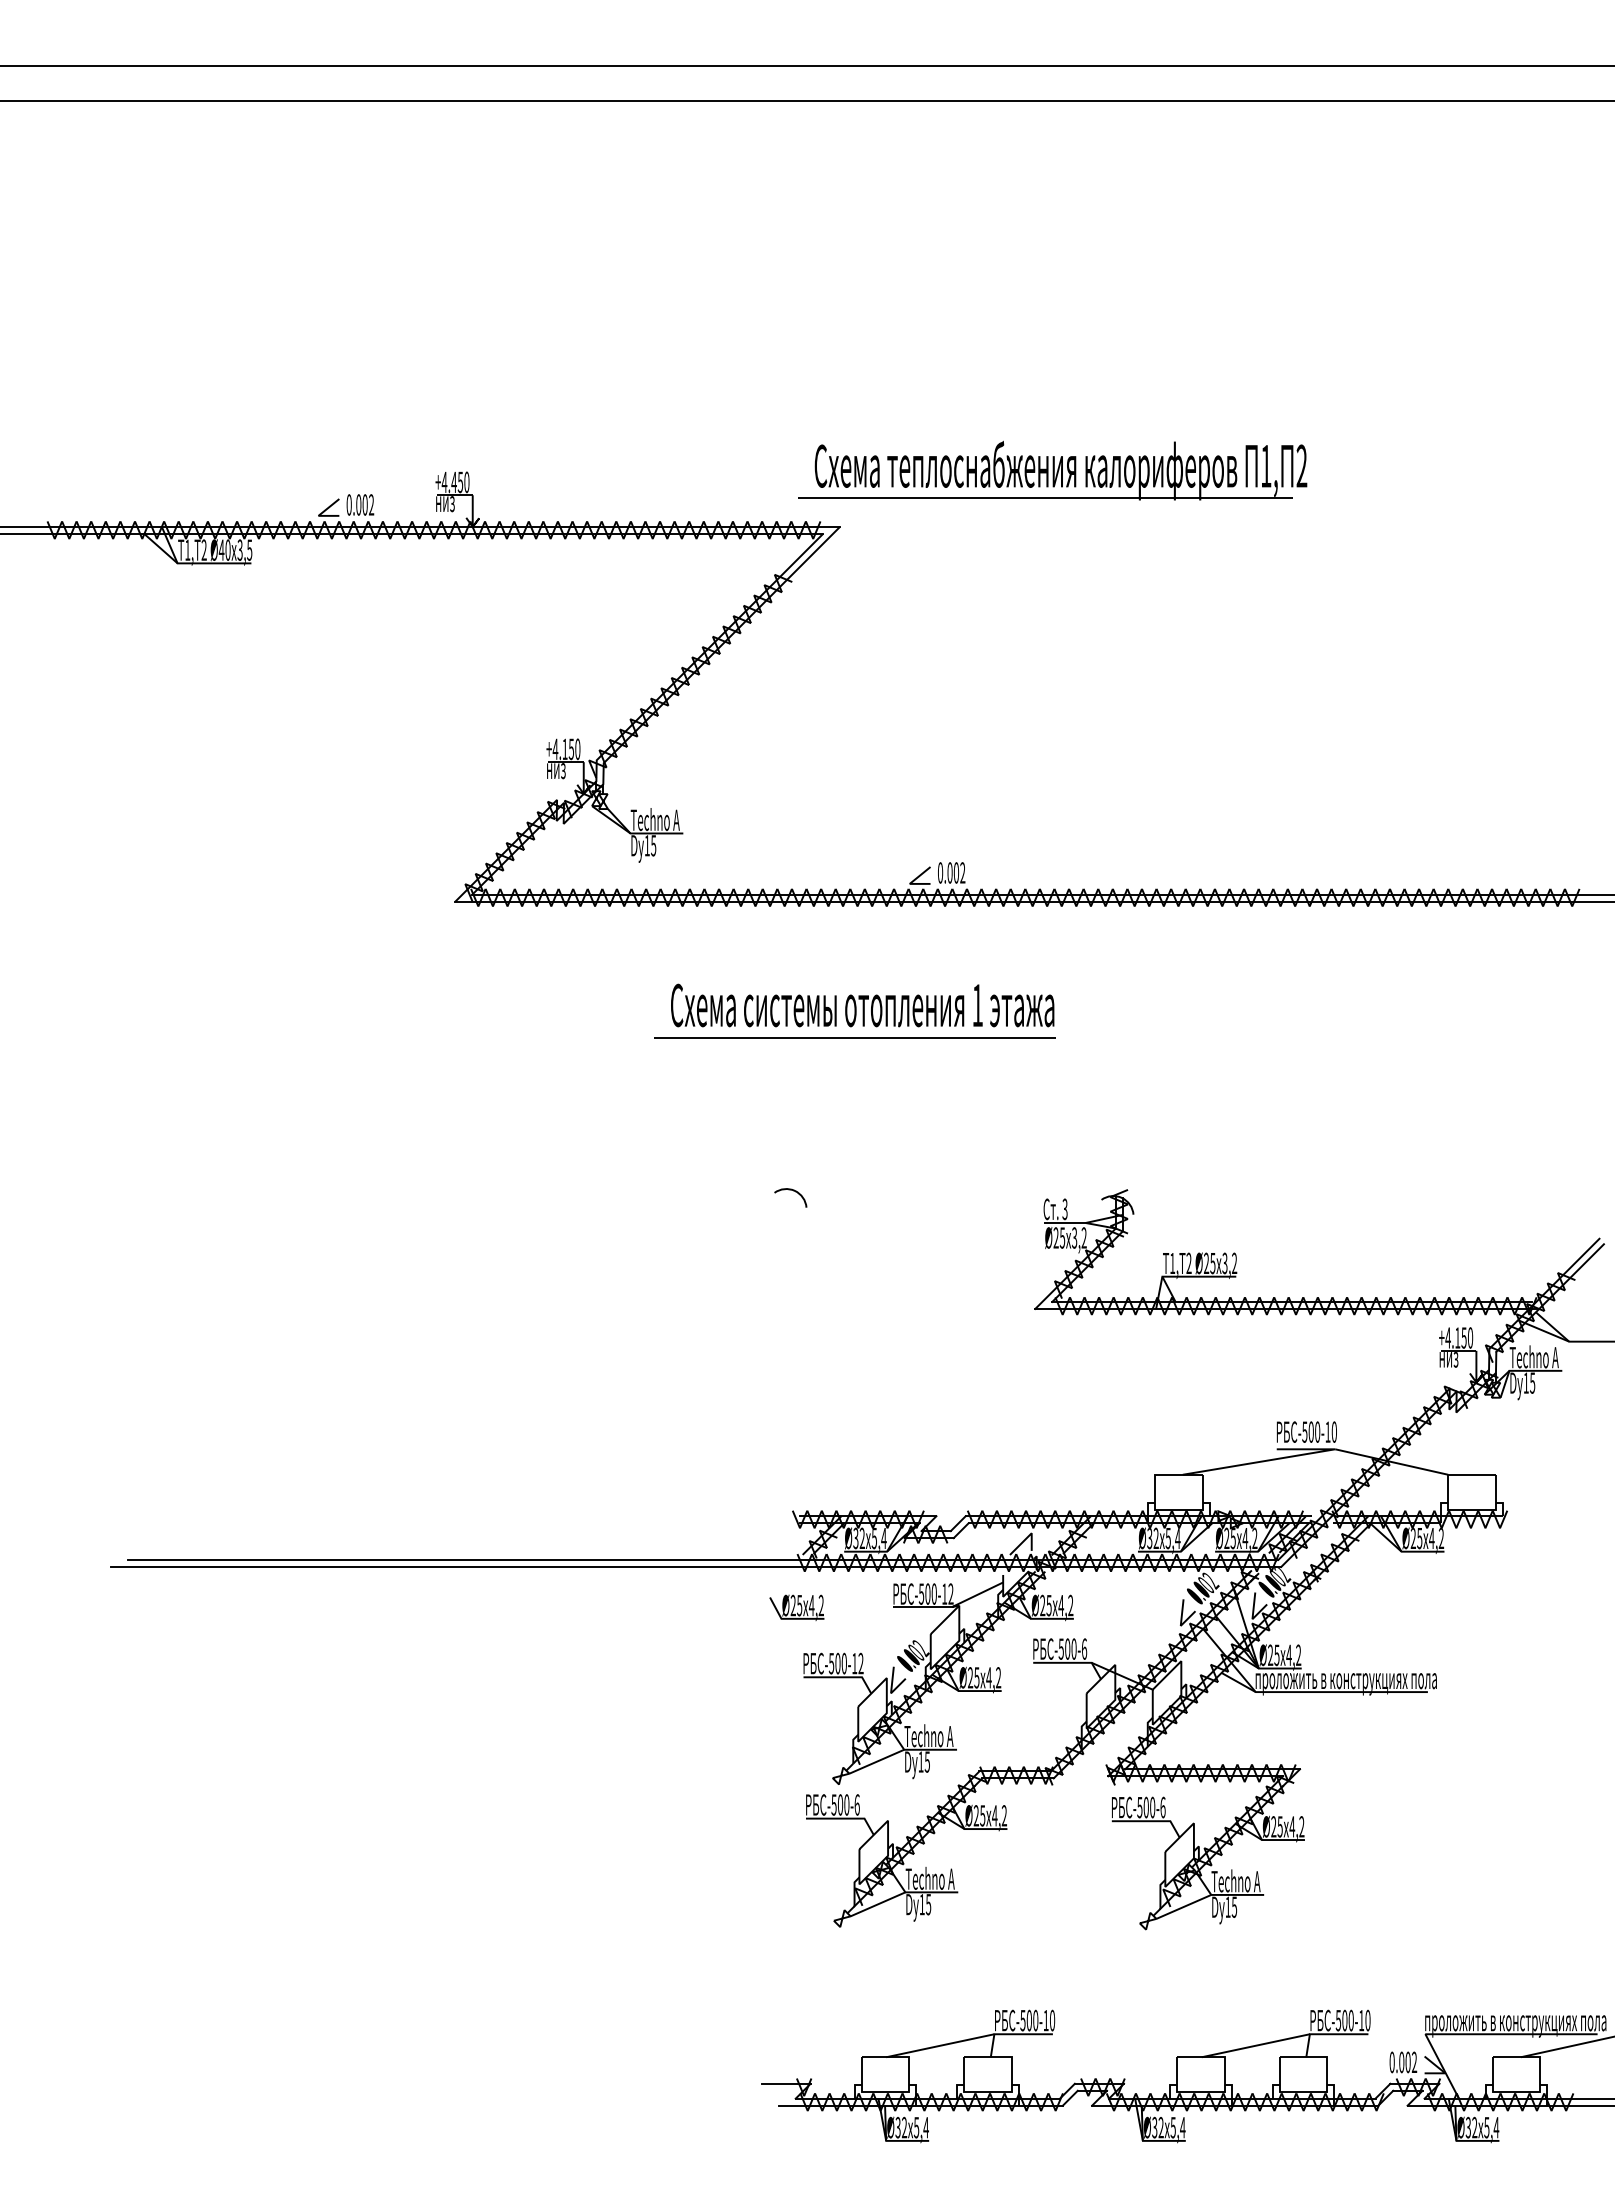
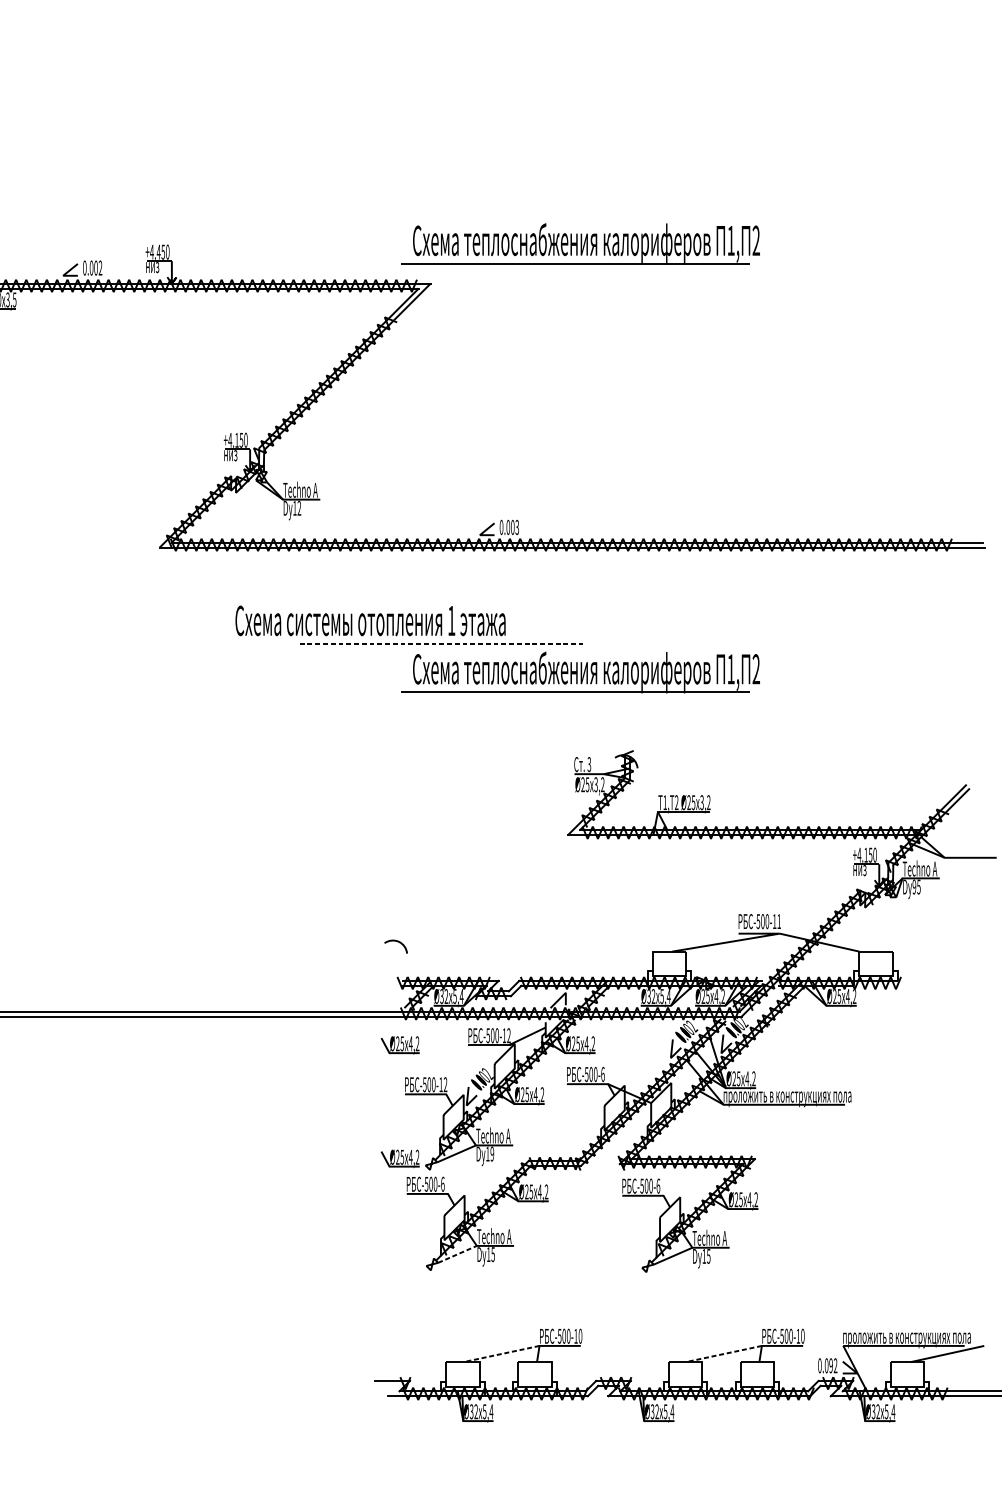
text: (653, 845) -> (299, 508), 15 -> 12
text: (962, 873) -> (517, 527), 0.002 -> 0.003
text: (862, 1005) -> (370, 620), moved
line: (854, 1037) -> (440, 643), solid -> dashed
part: (1052, 1078) -> (580, 672), added
arc: (793, 1191) -> (397, 942), moved
text: (1525, 1382) -> (913, 886), 15 -> 95
text: (1333, 1431) -> (778, 921), -500-10 -> -500-11
text: (926, 1761) -> (491, 1153), 15 -> 19
part: (796, 1768) -> (400, 1158), added
line: (878, 1904) -> (457, 1254), solid -> dashed
line: (939, 2045) -> (500, 1353), solid -> dashed
line: (1255, 2045) -> (723, 1353), solid -> dashed
text: (1407, 2062) -> (830, 1365), 0.002 -> 0.092

